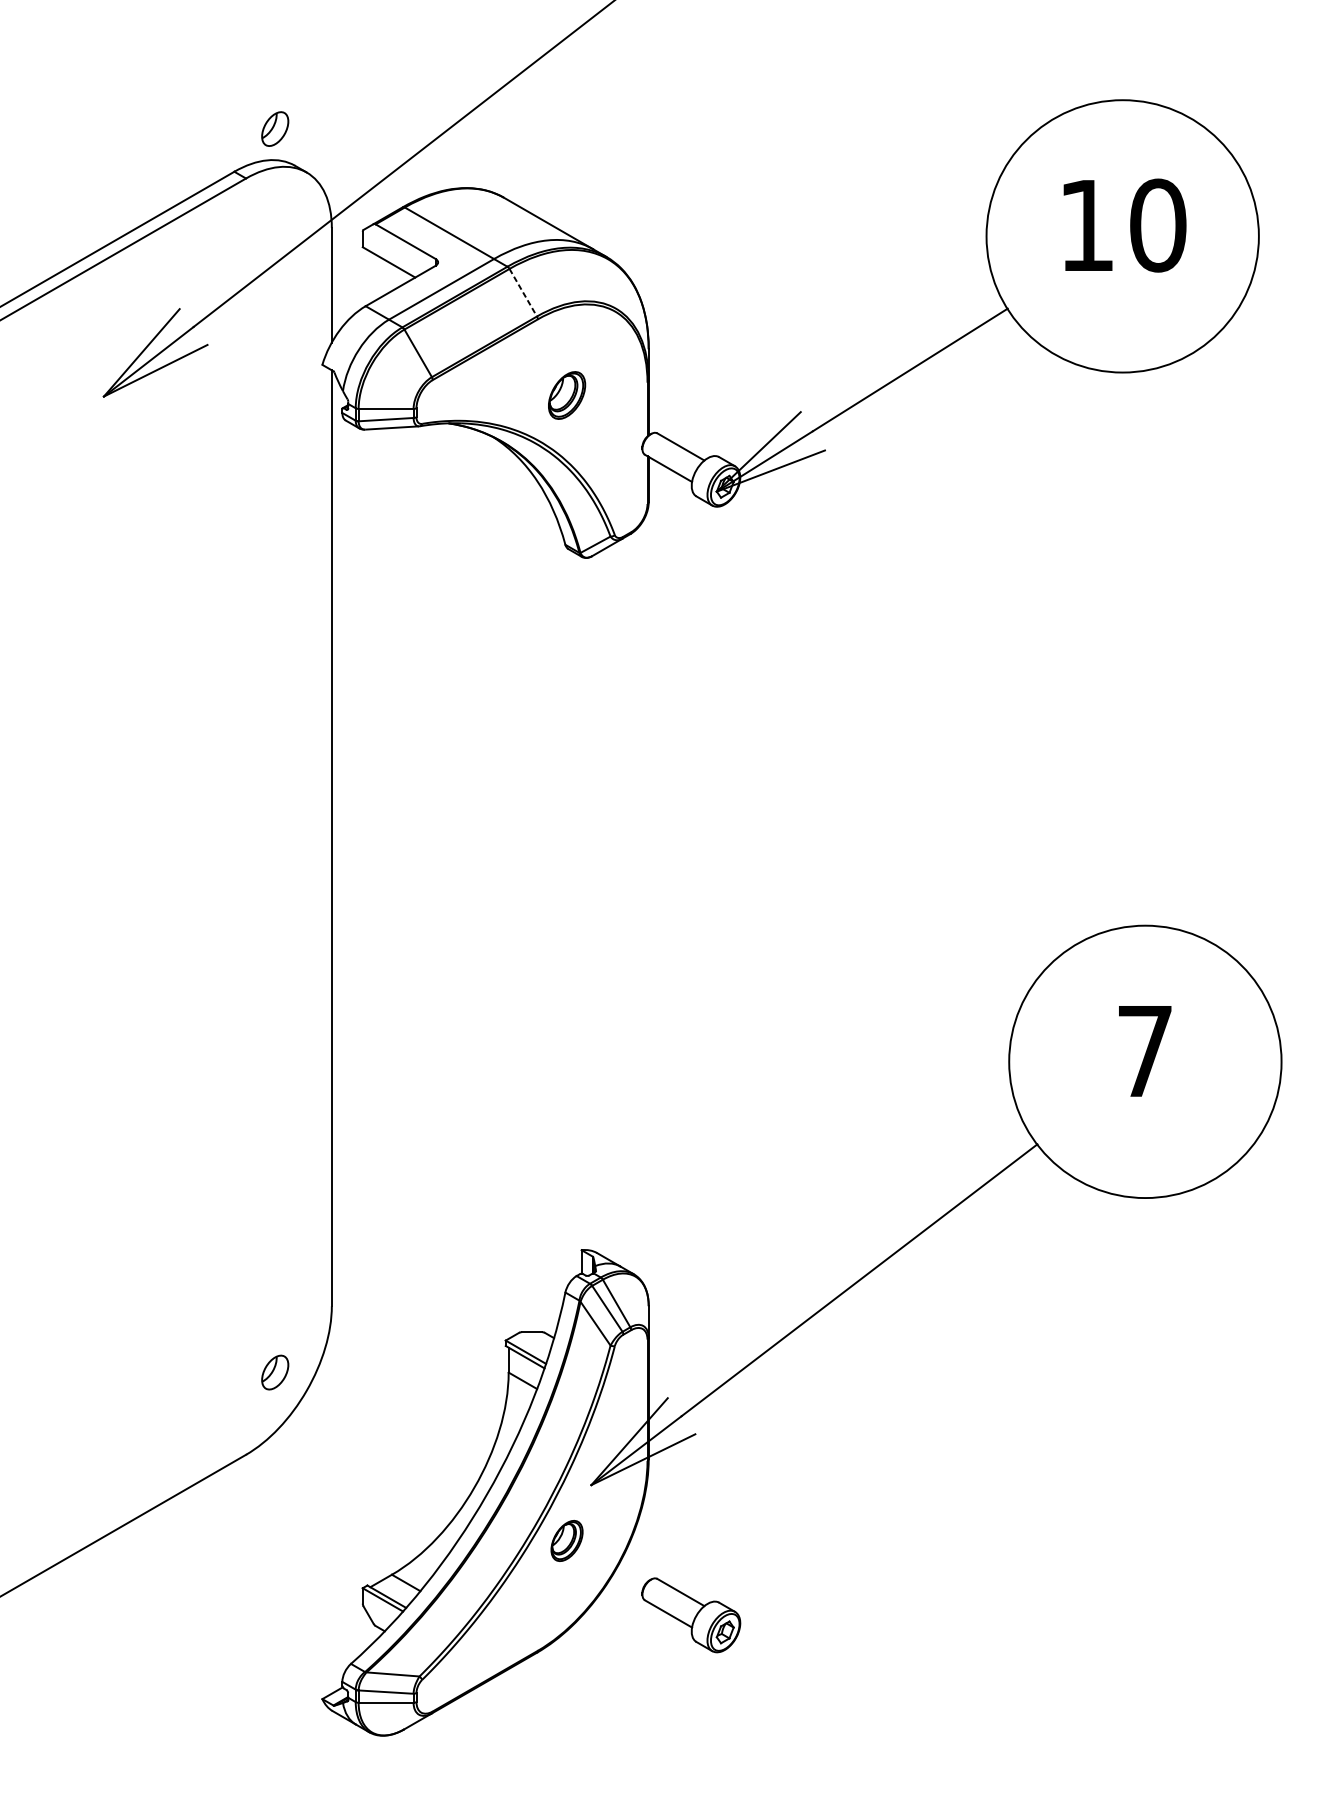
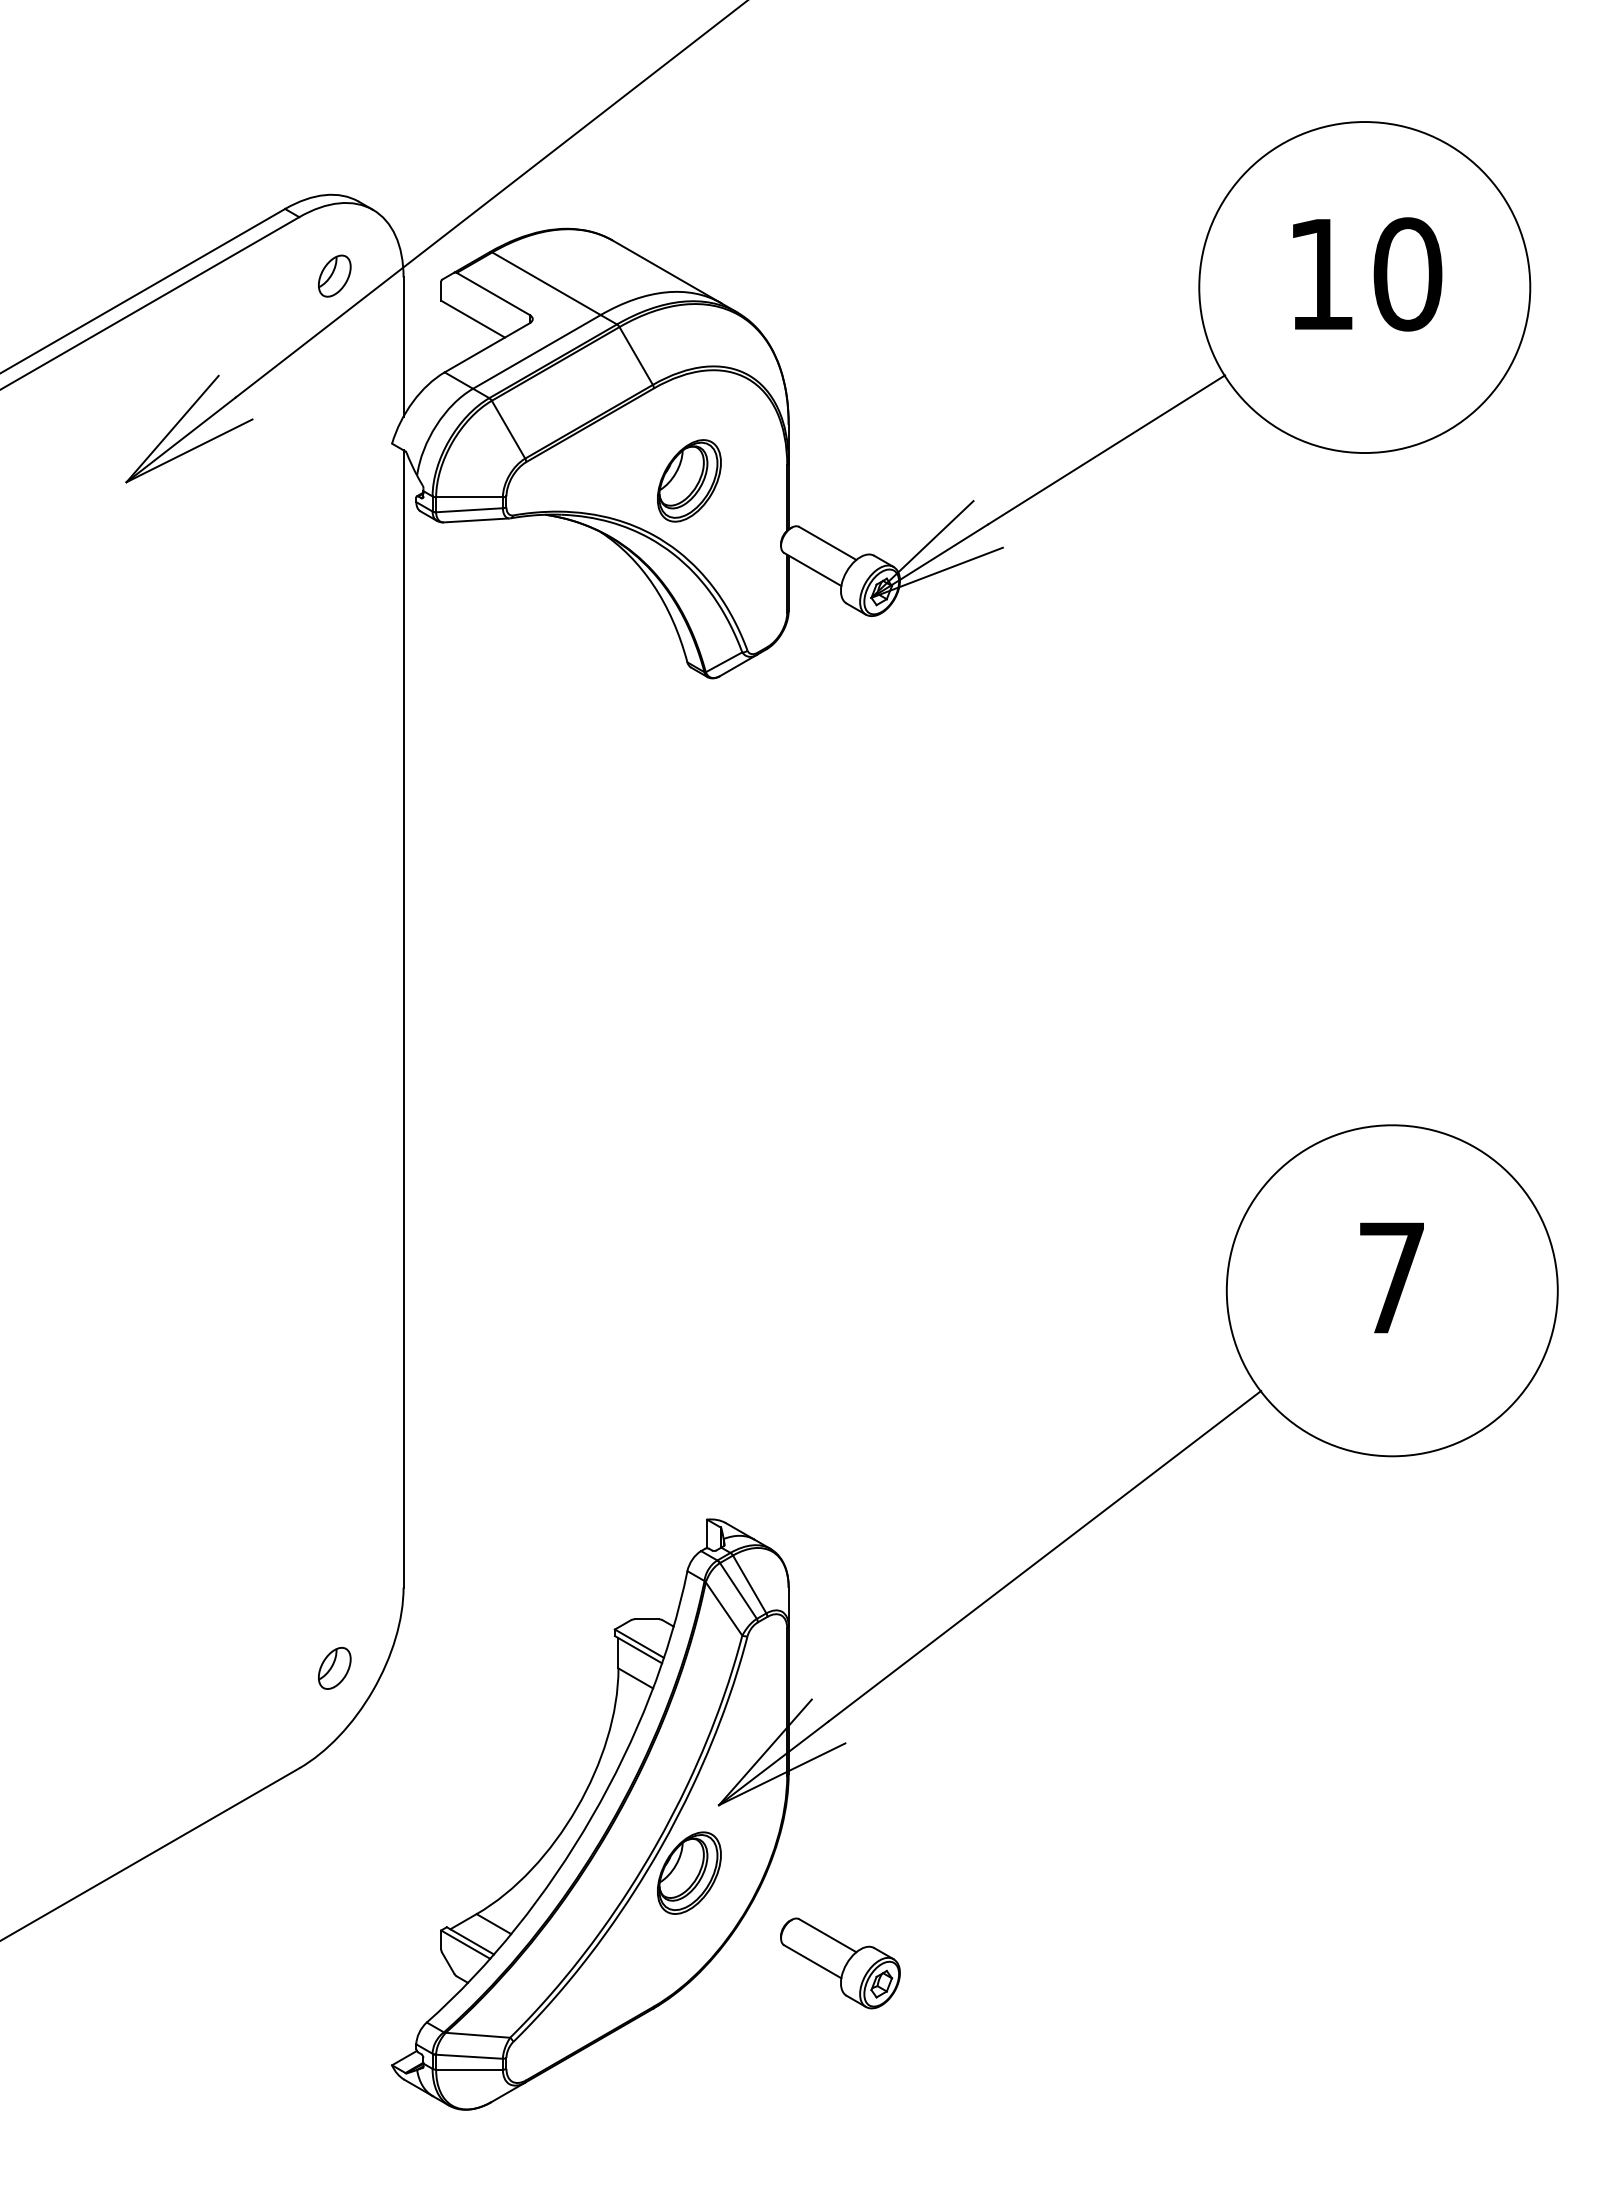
part: (275, 128) -> (334, 275), moved
line: (523, 293) -> (636, 356), dashed -> solid
part: (567, 395) -> (689, 480), size x1.43
part: (567, 1540) -> (689, 1872), size x1.67

